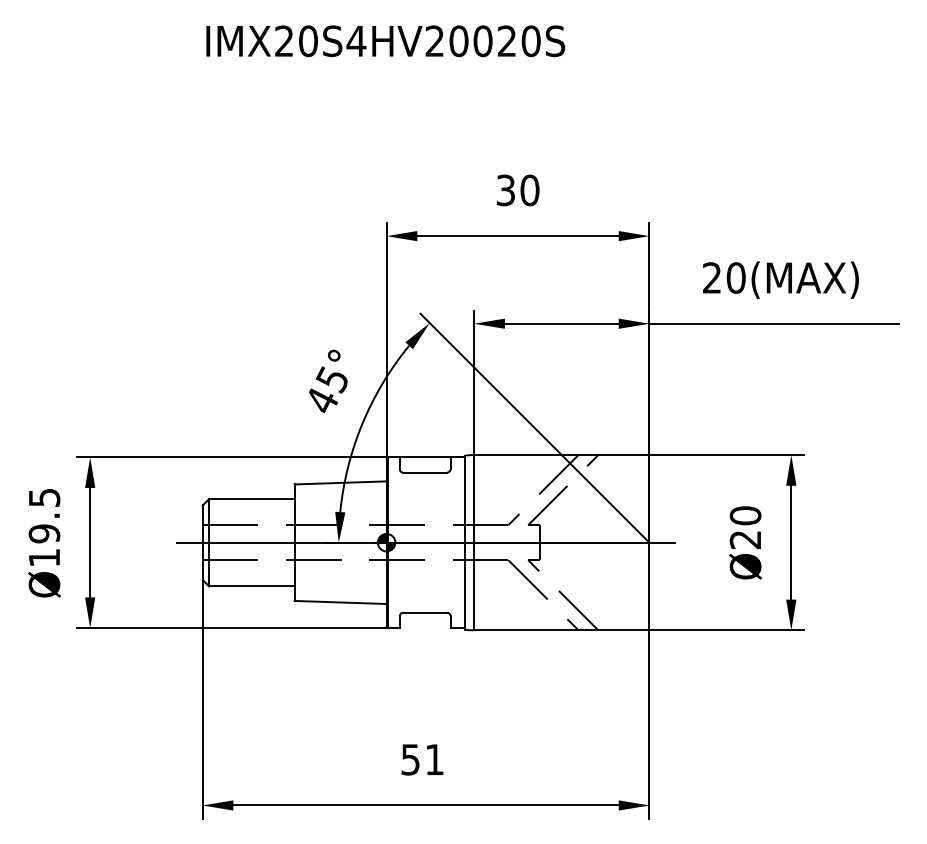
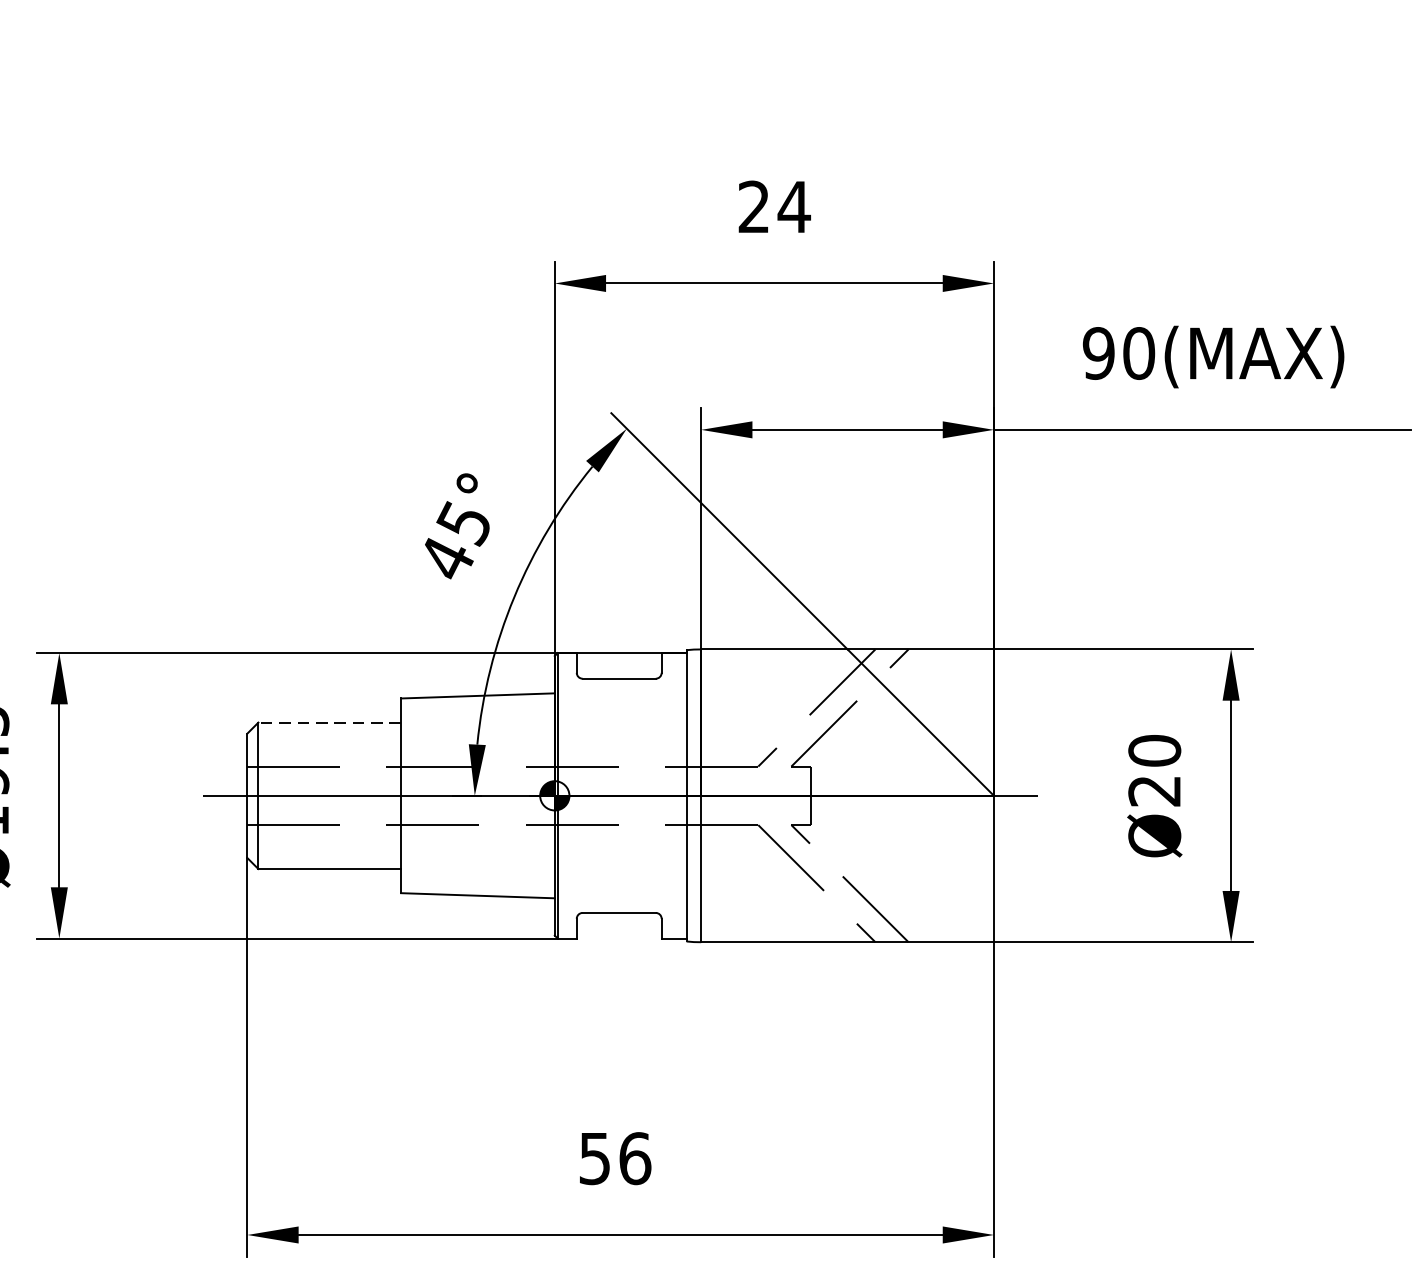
text: (517, 190) -> (773, 207), 30 -> 24
text: (711, 277) -> (1097, 352), 20(MAX) -> 90(MAX)
line: (251, 498) -> (328, 721), solid -> dashed
text: (434, 759) -> (634, 1158), 51 -> 56

